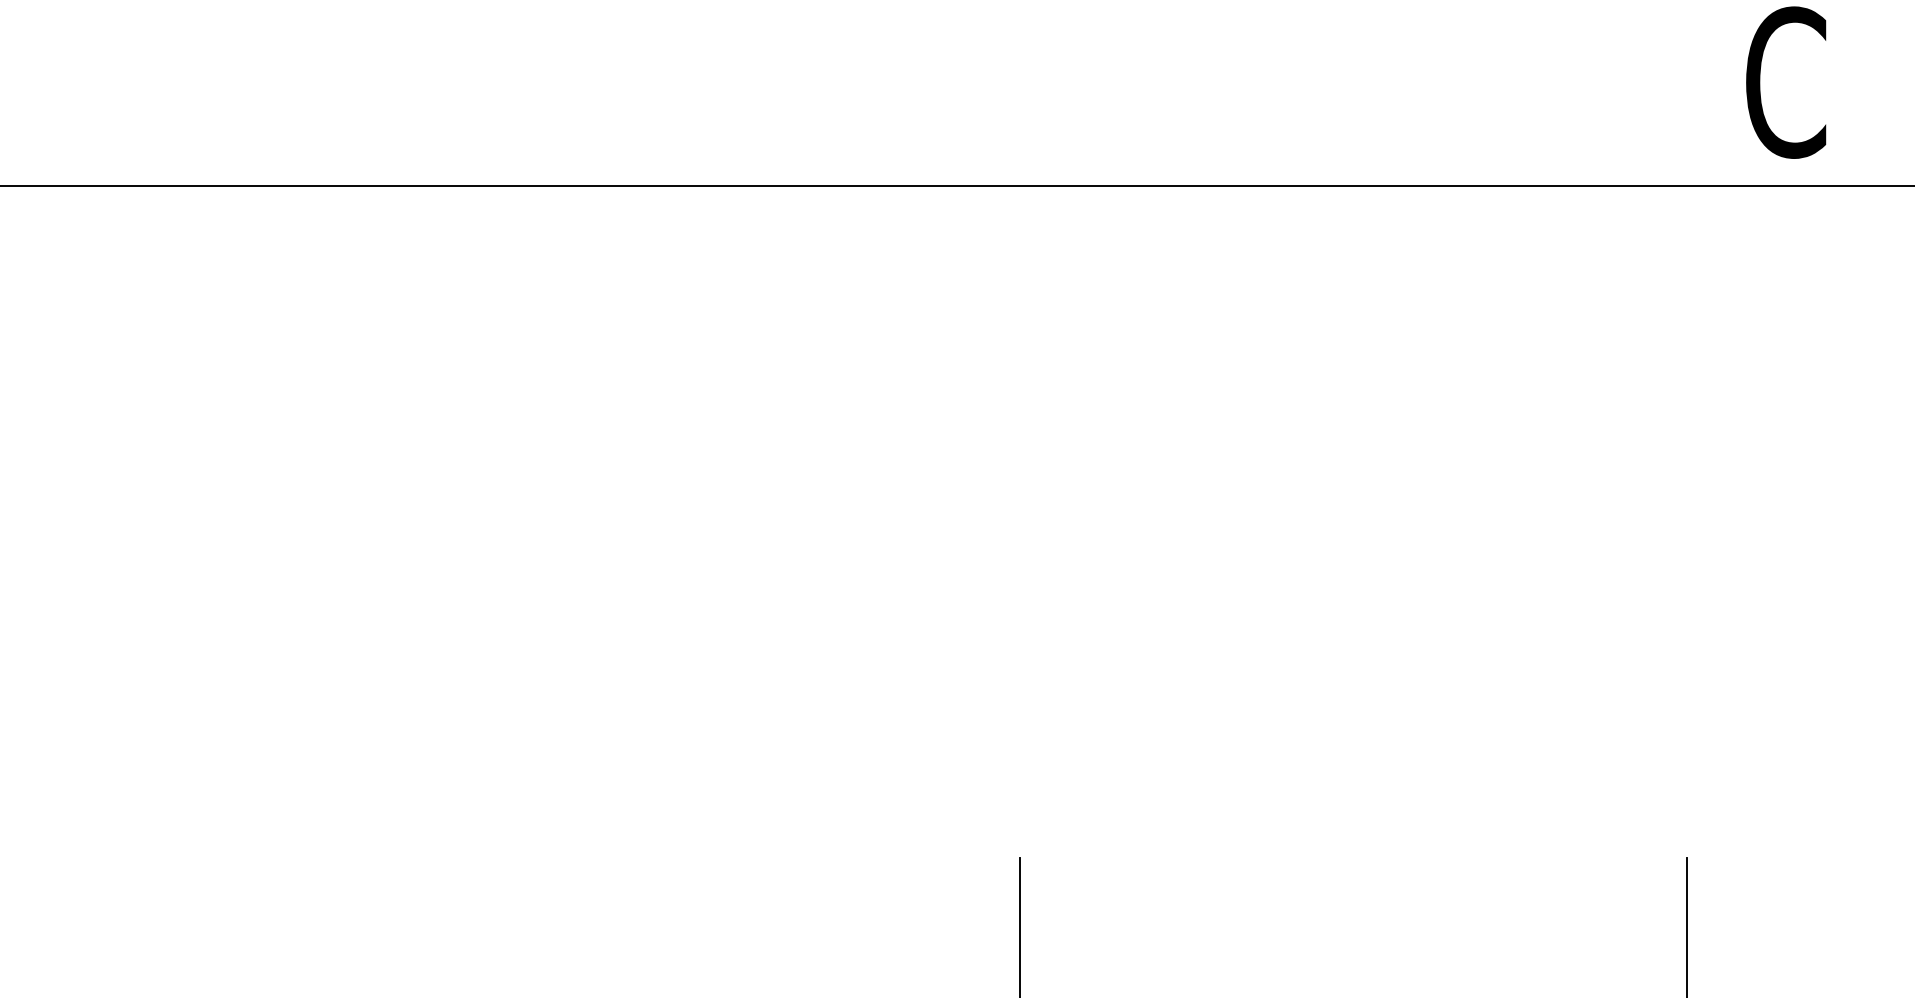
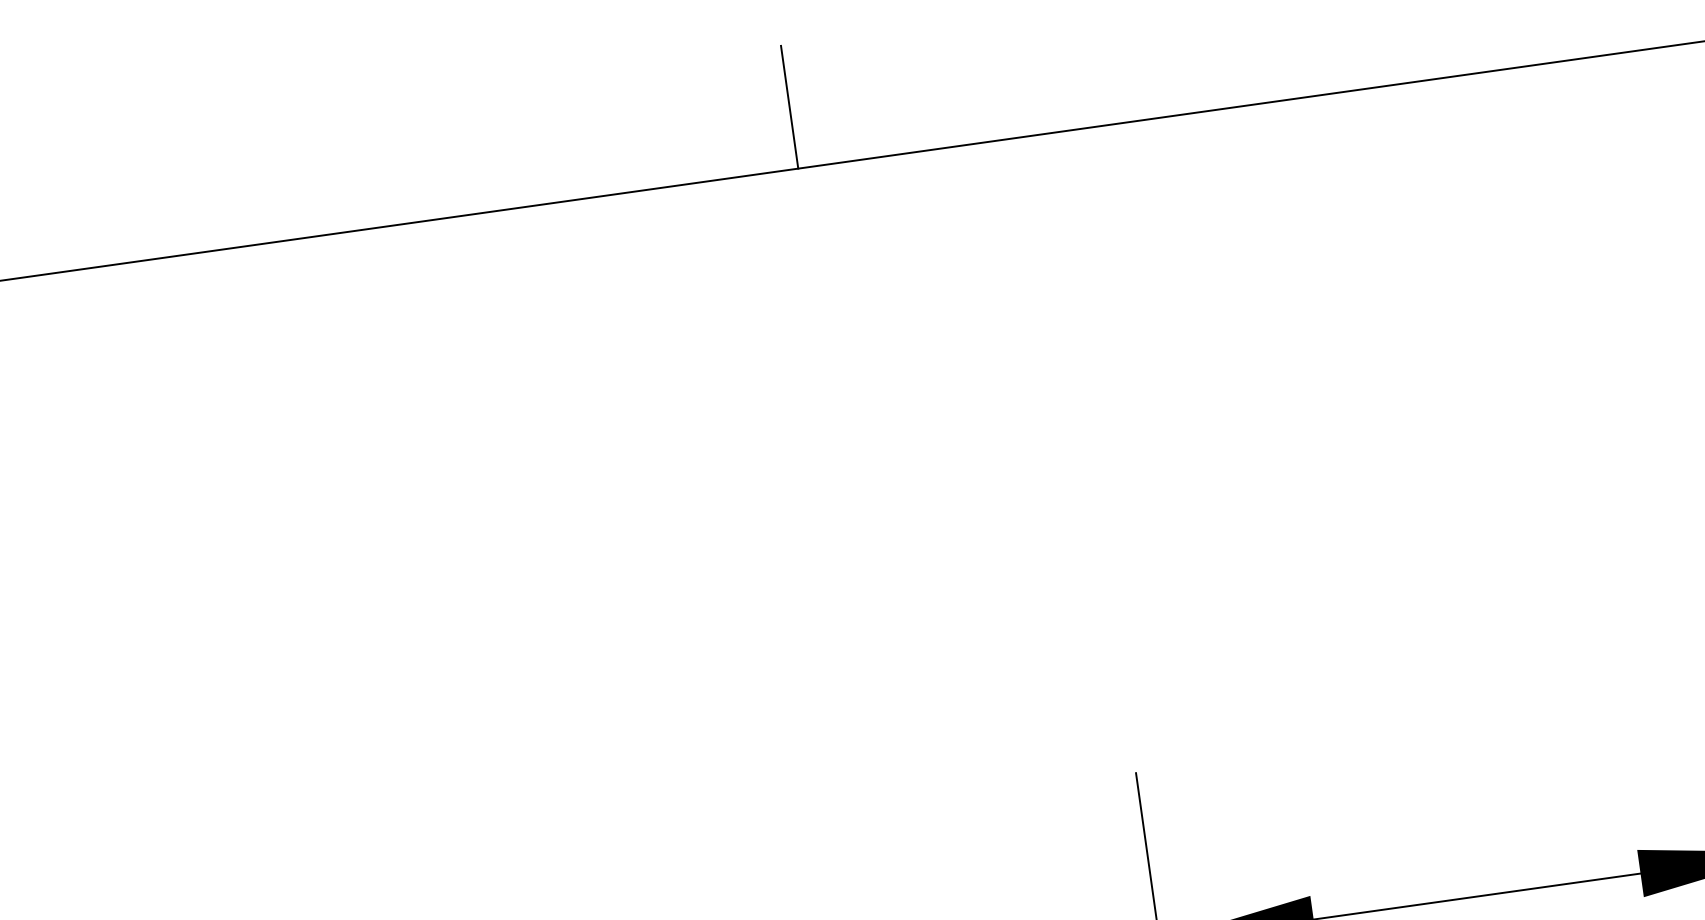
line: (759, 120) -> (789, 106), added

